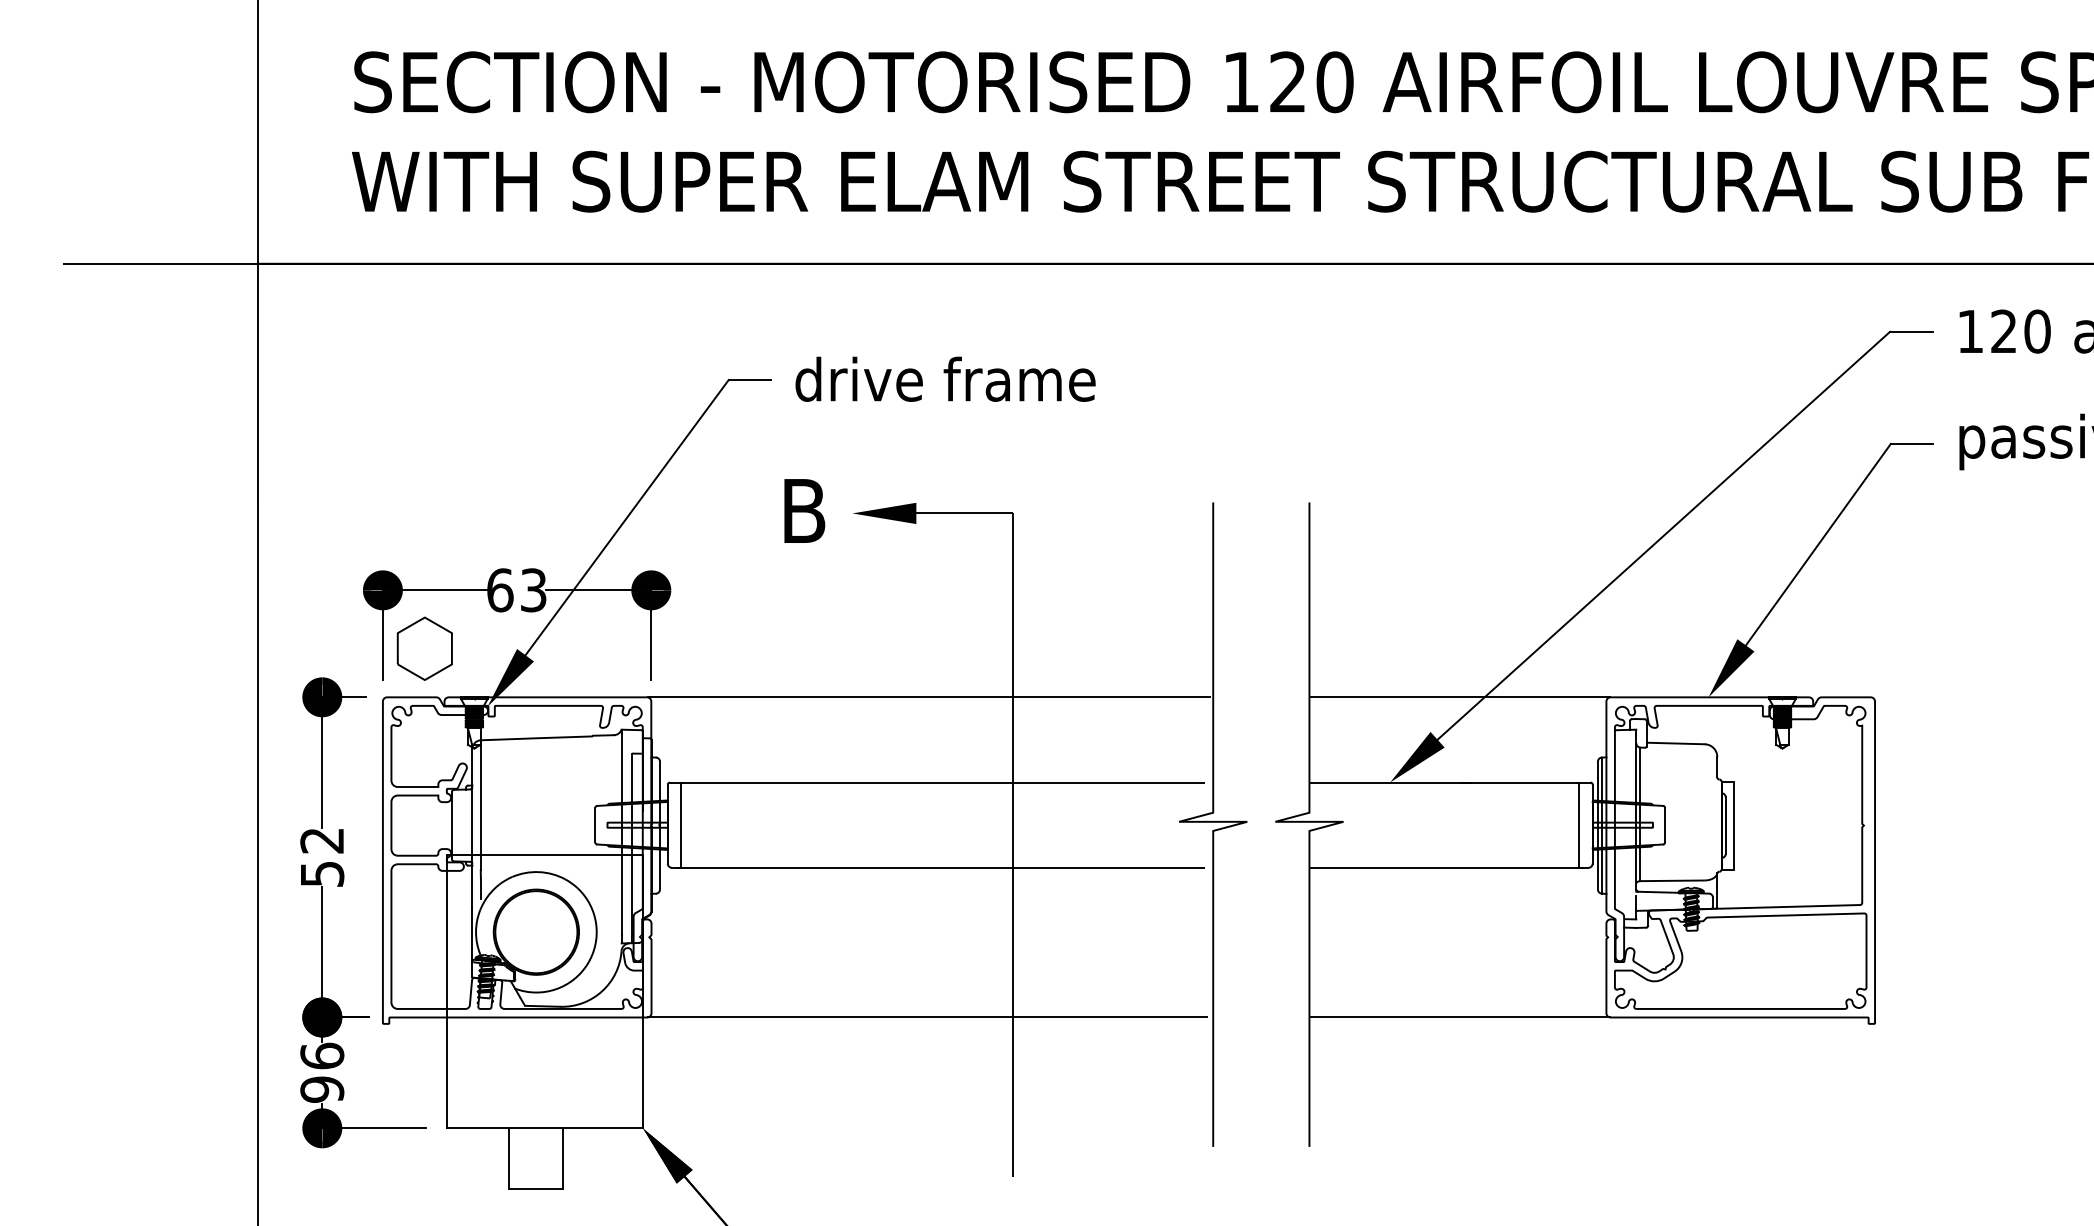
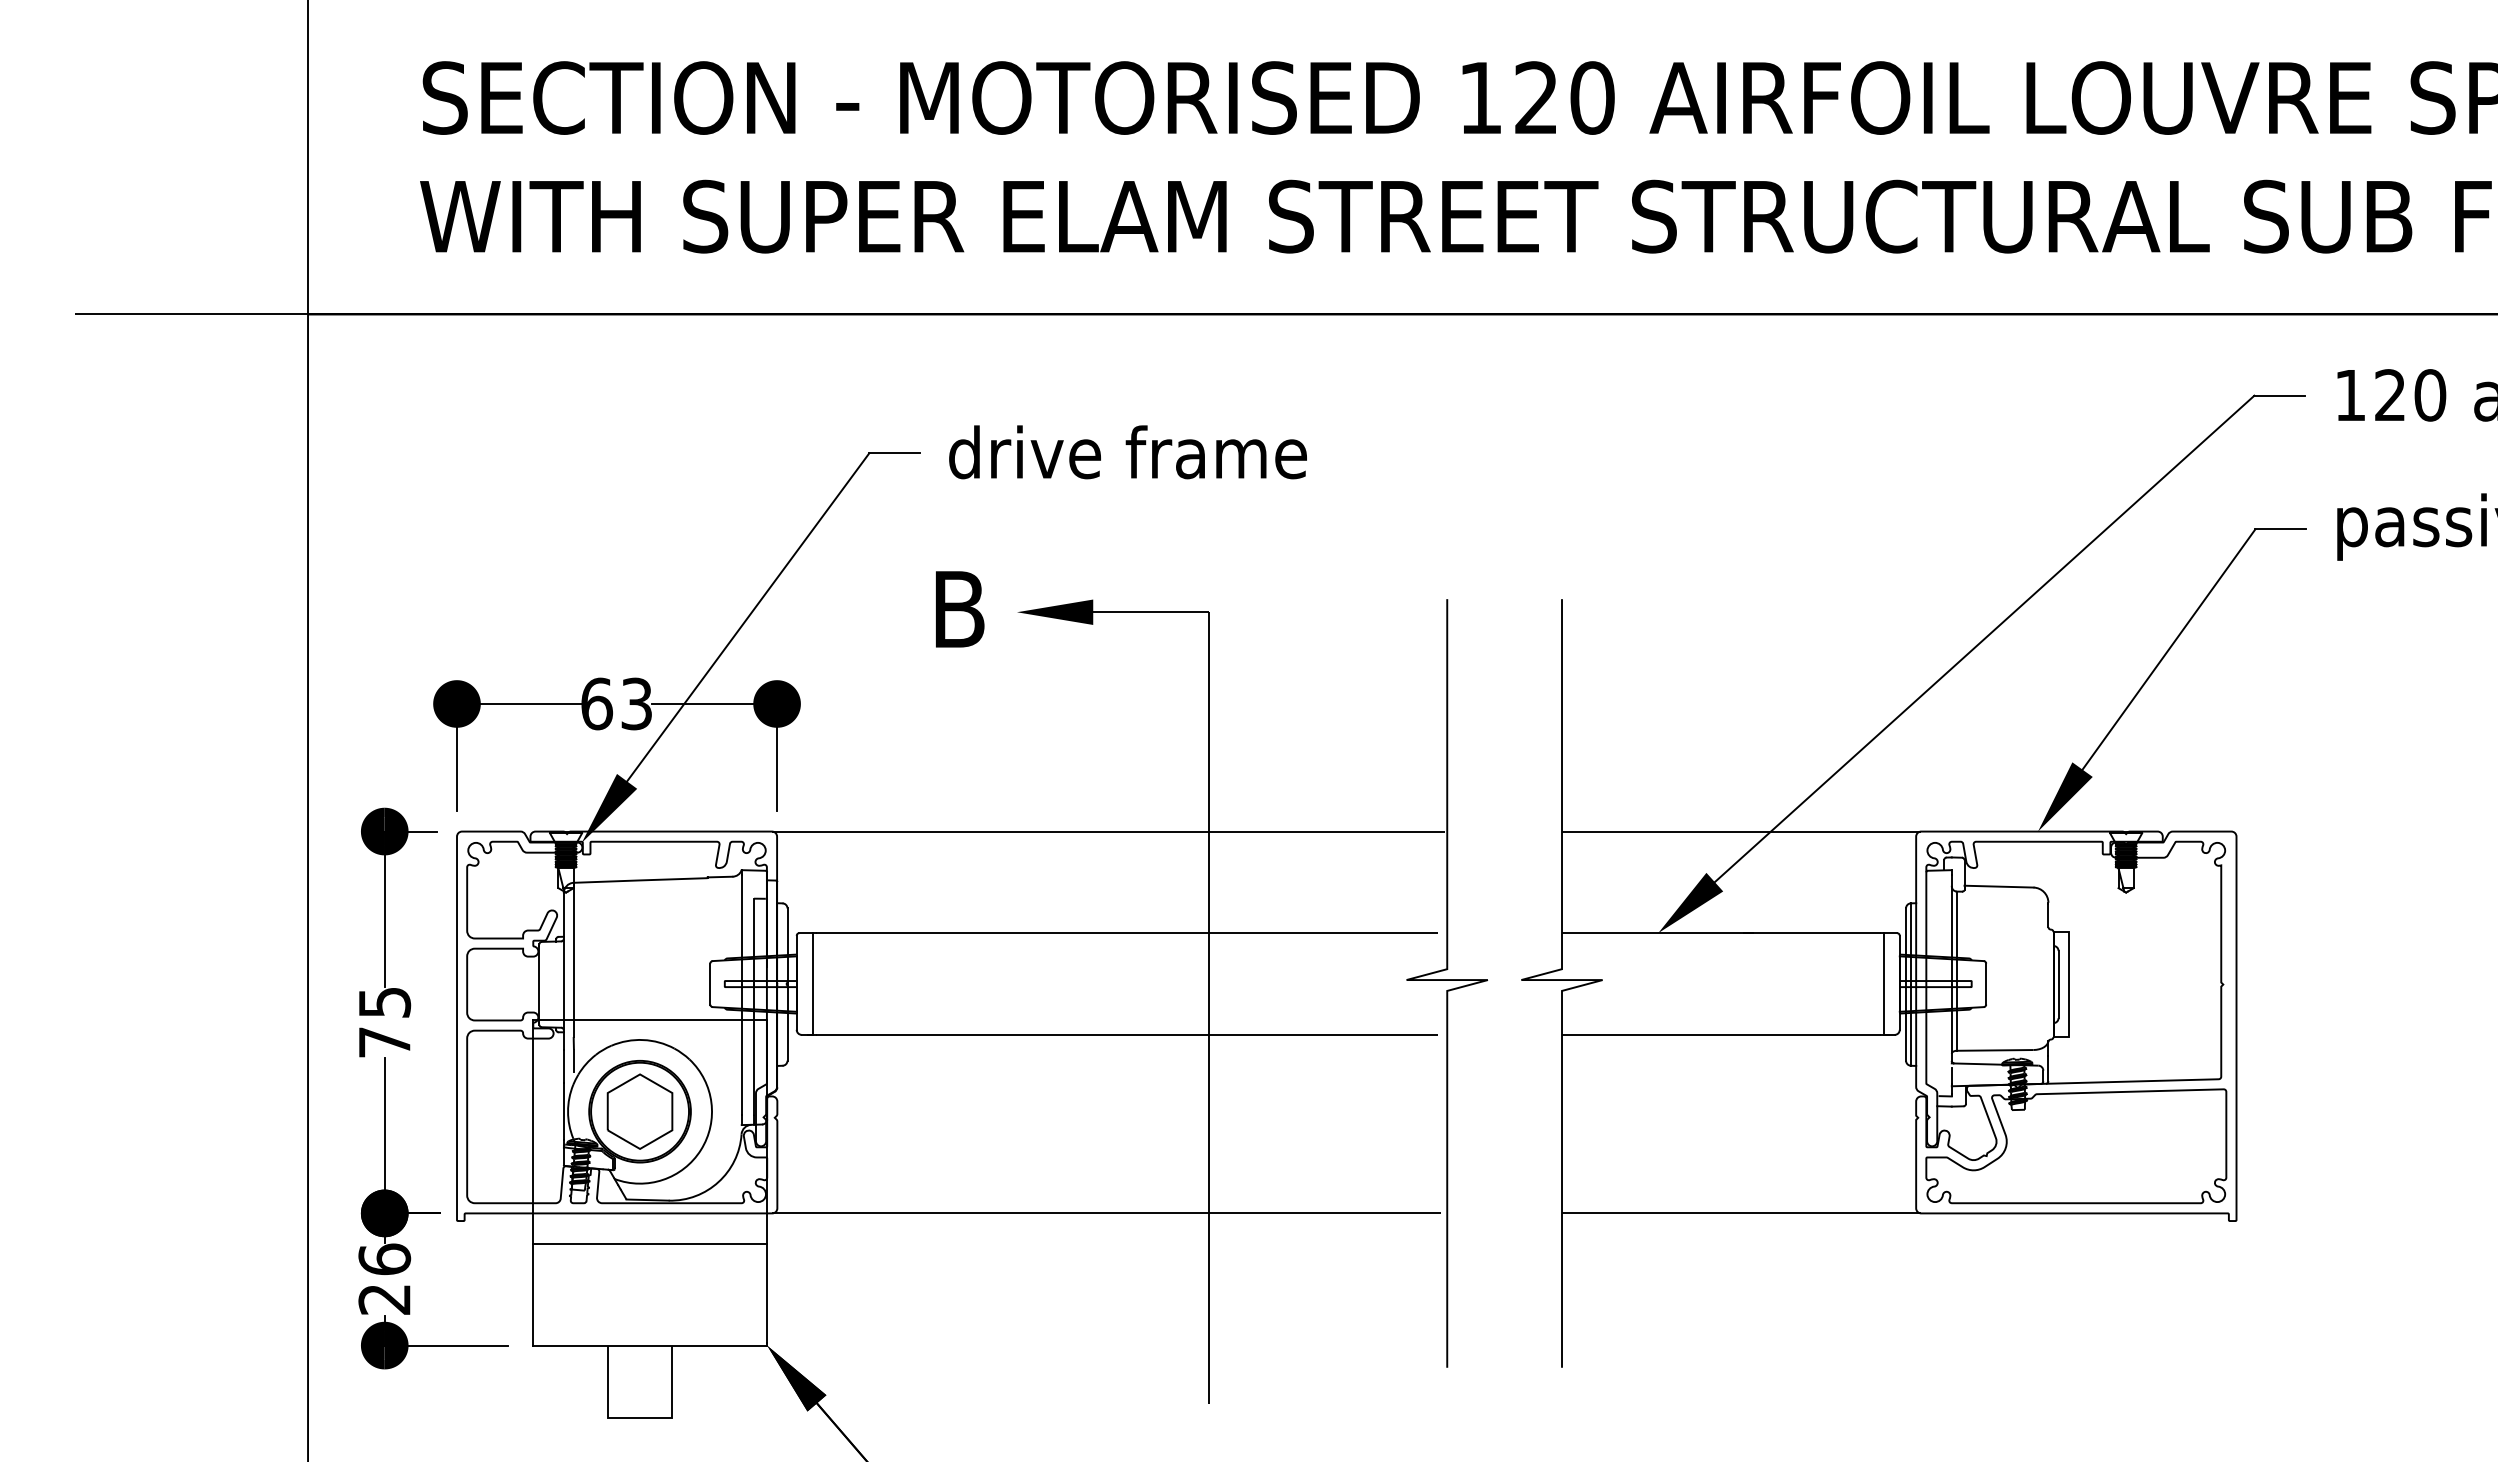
part: (424, 648) -> (639, 1111), moved
text: (322, 857) -> (384, 1022), 52 -> 75
line: (545, 1042) -> (650, 1243), added
text: (322, 1089) -> (384, 1299), 96 -> 26

